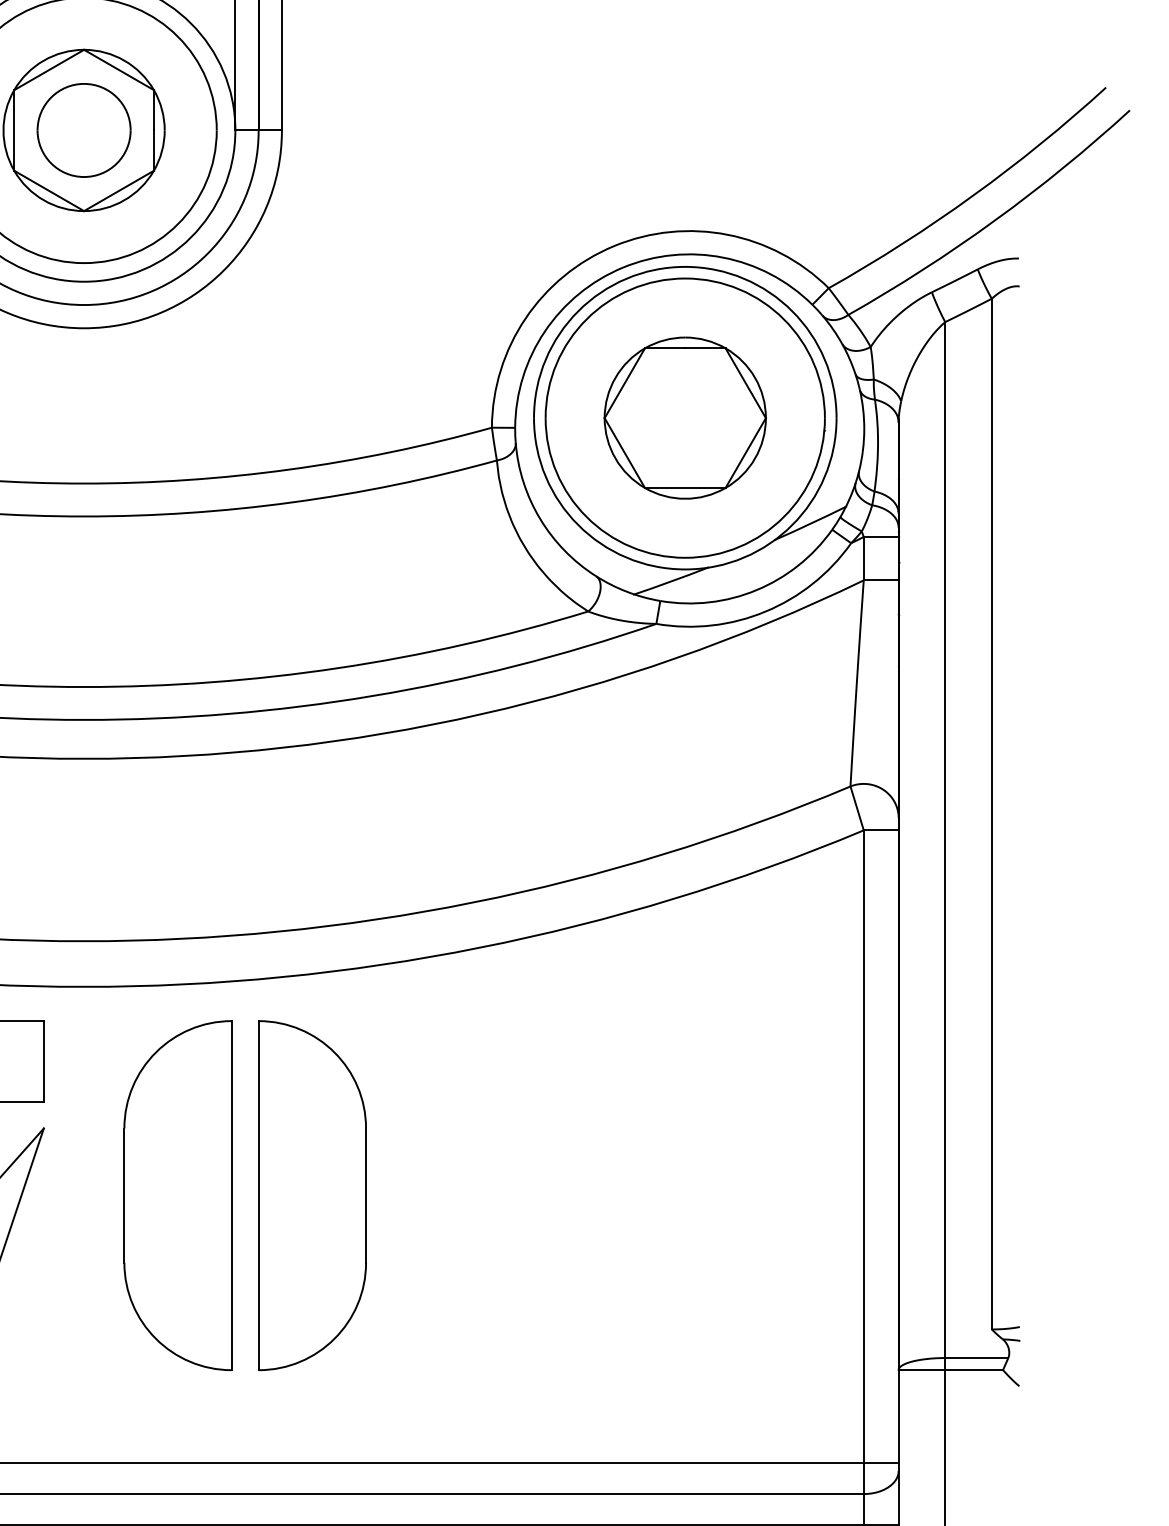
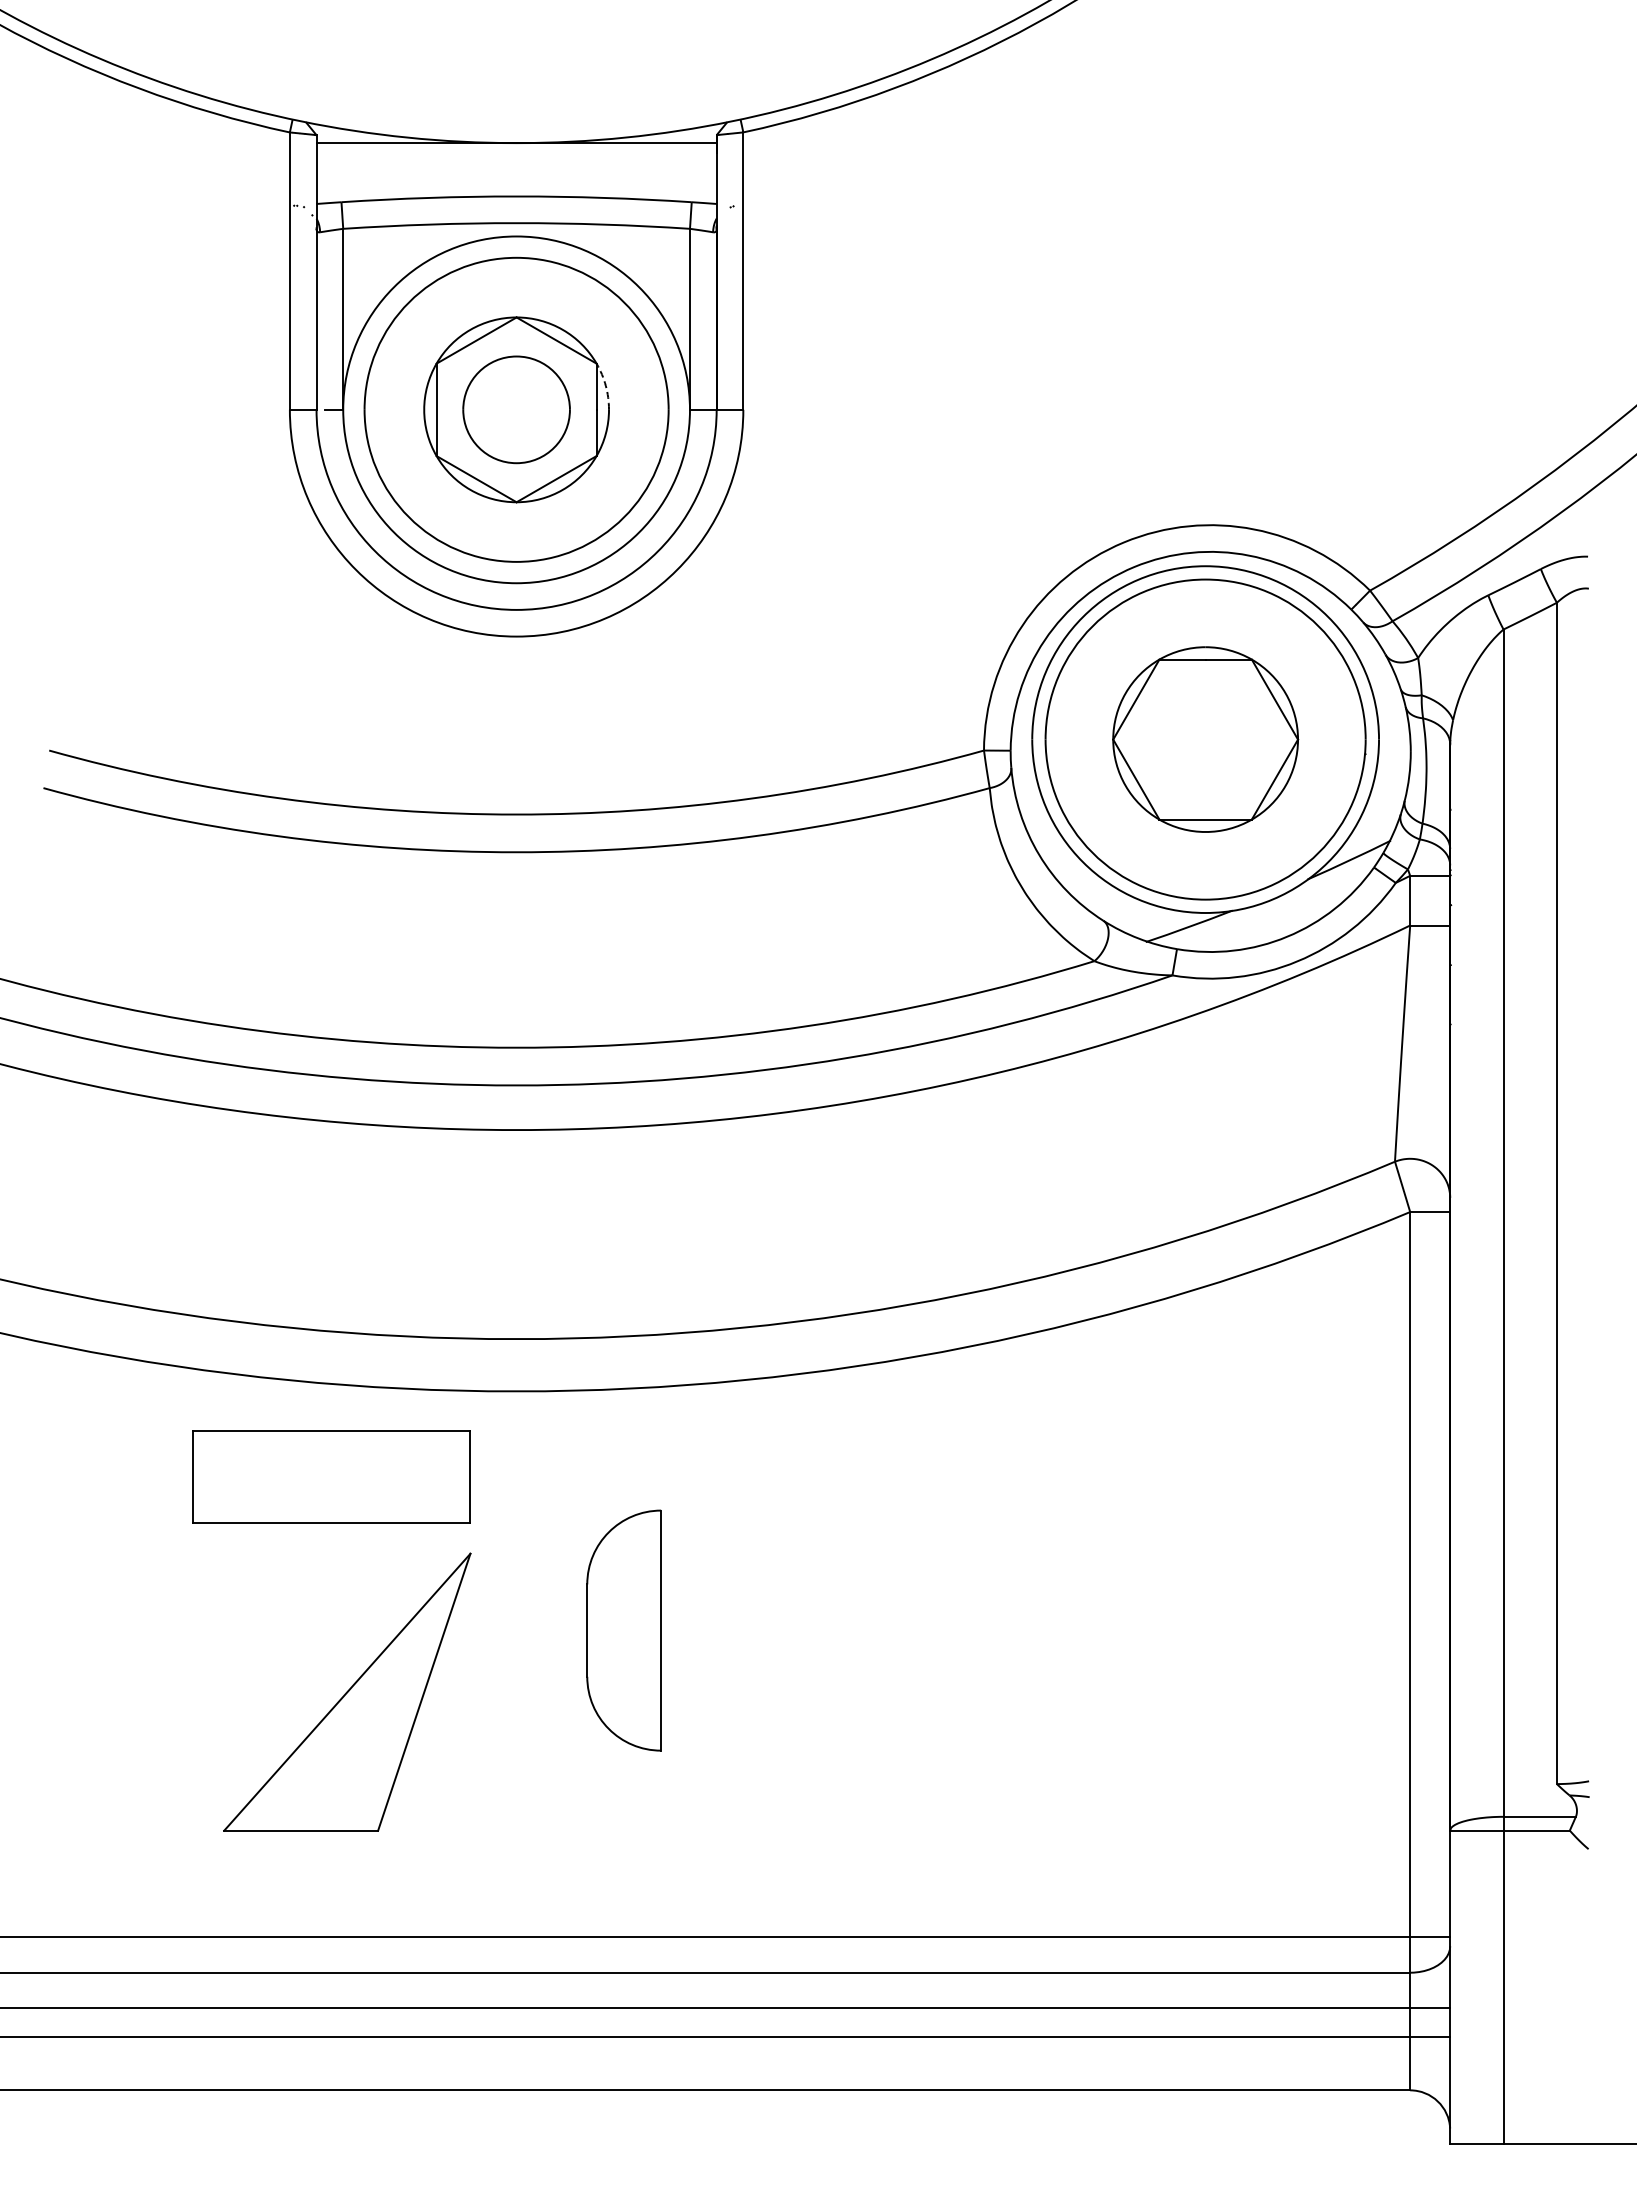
arc: (161, 109) -> (605, 385), solid -> dashed
part: (177, 1195) -> (623, 1630), size x0.6
part: (312, 1195) -> (778, 1630), removed

